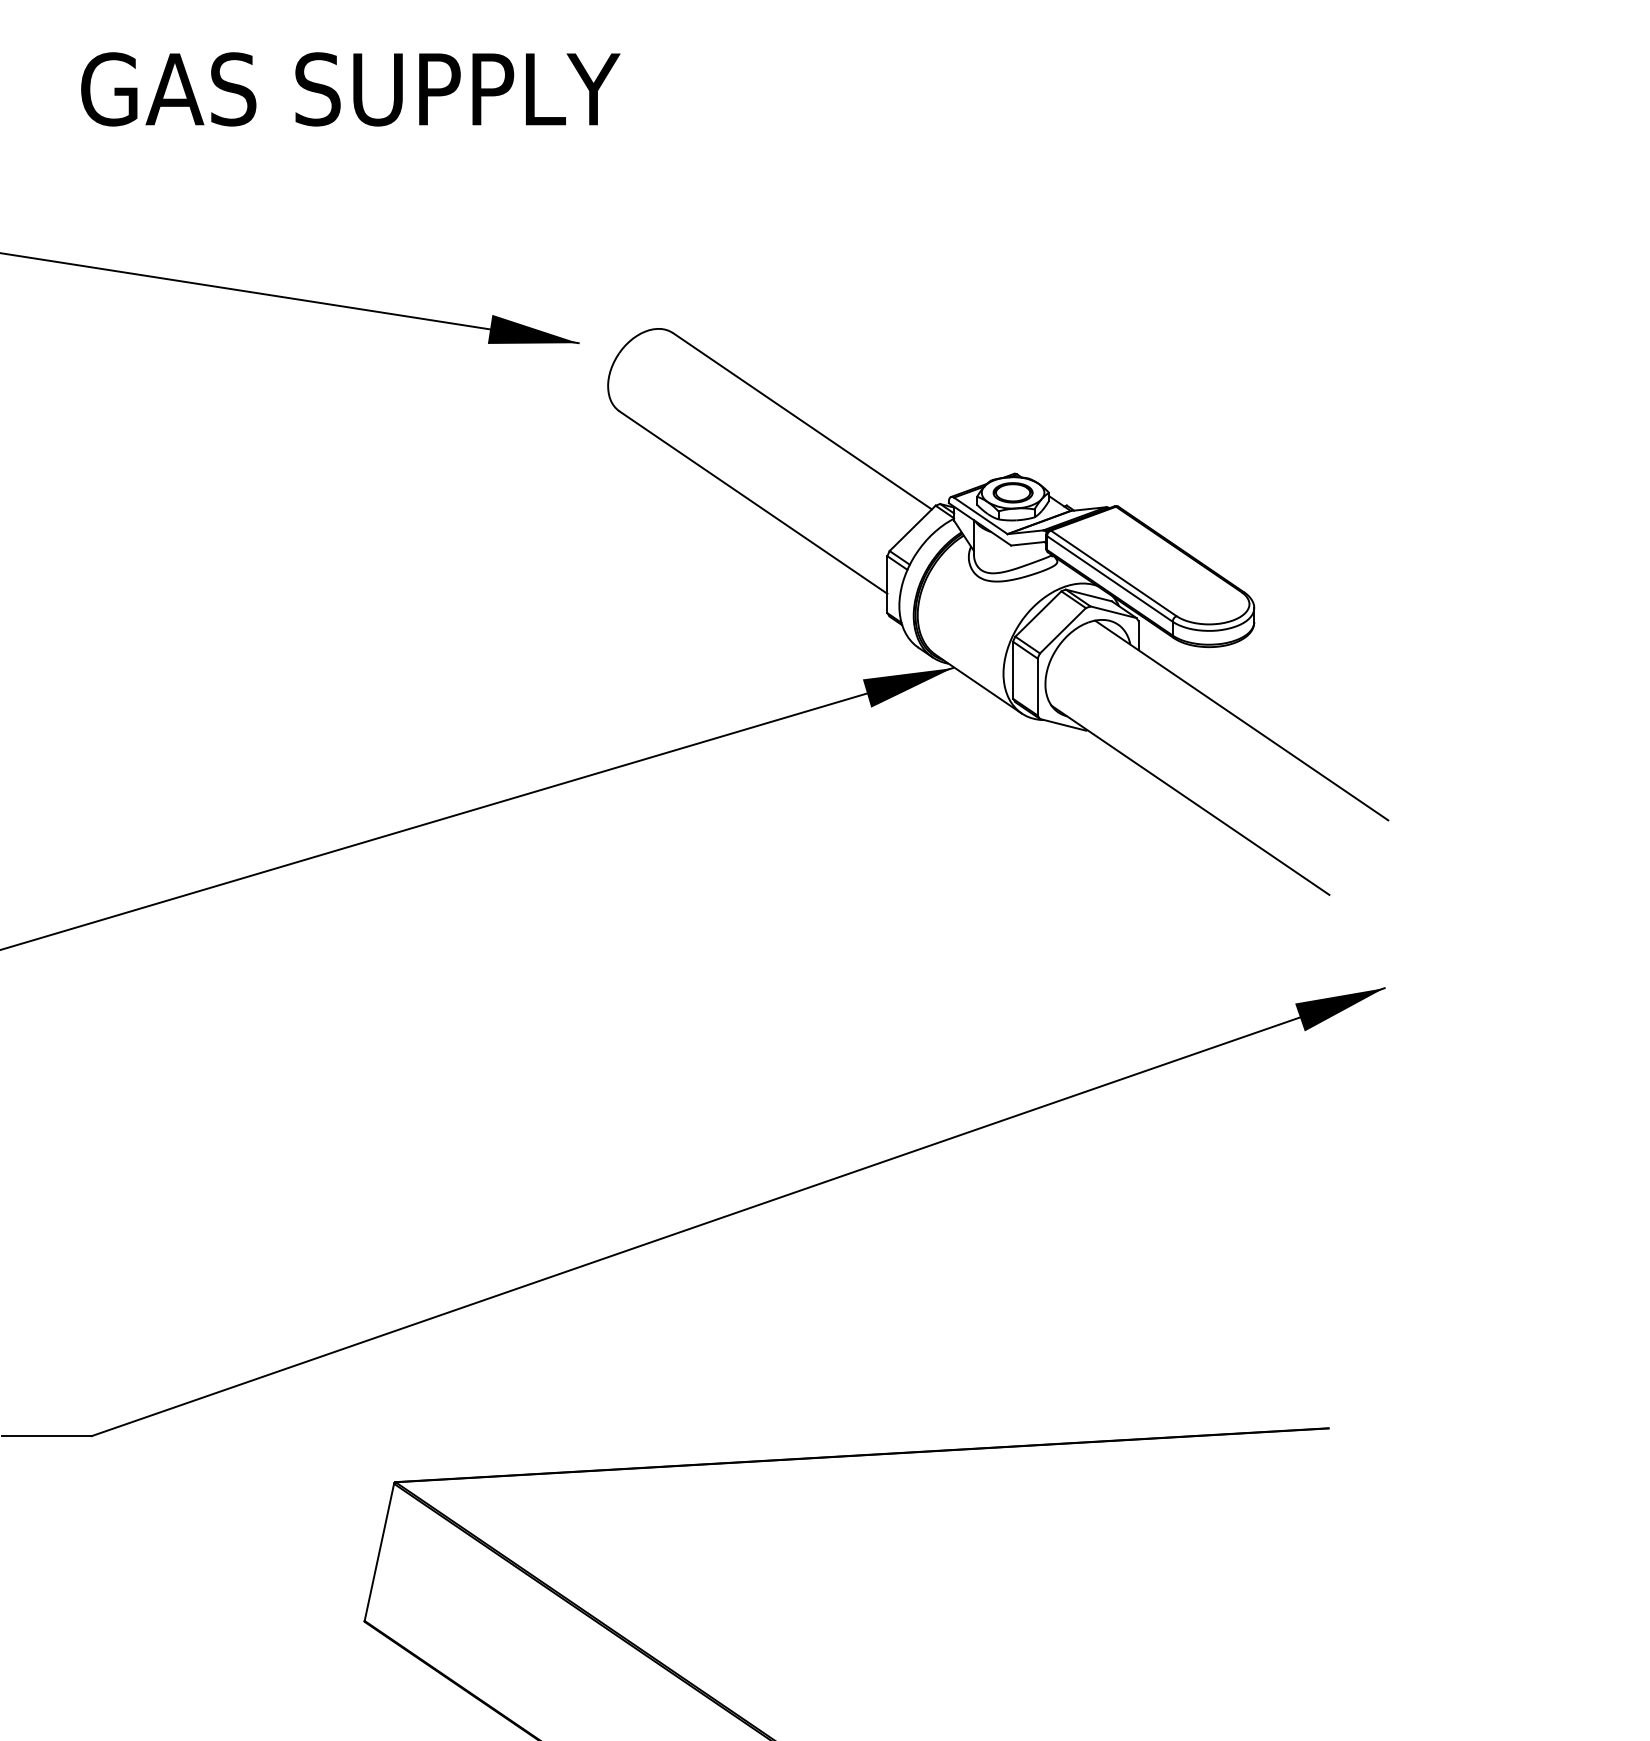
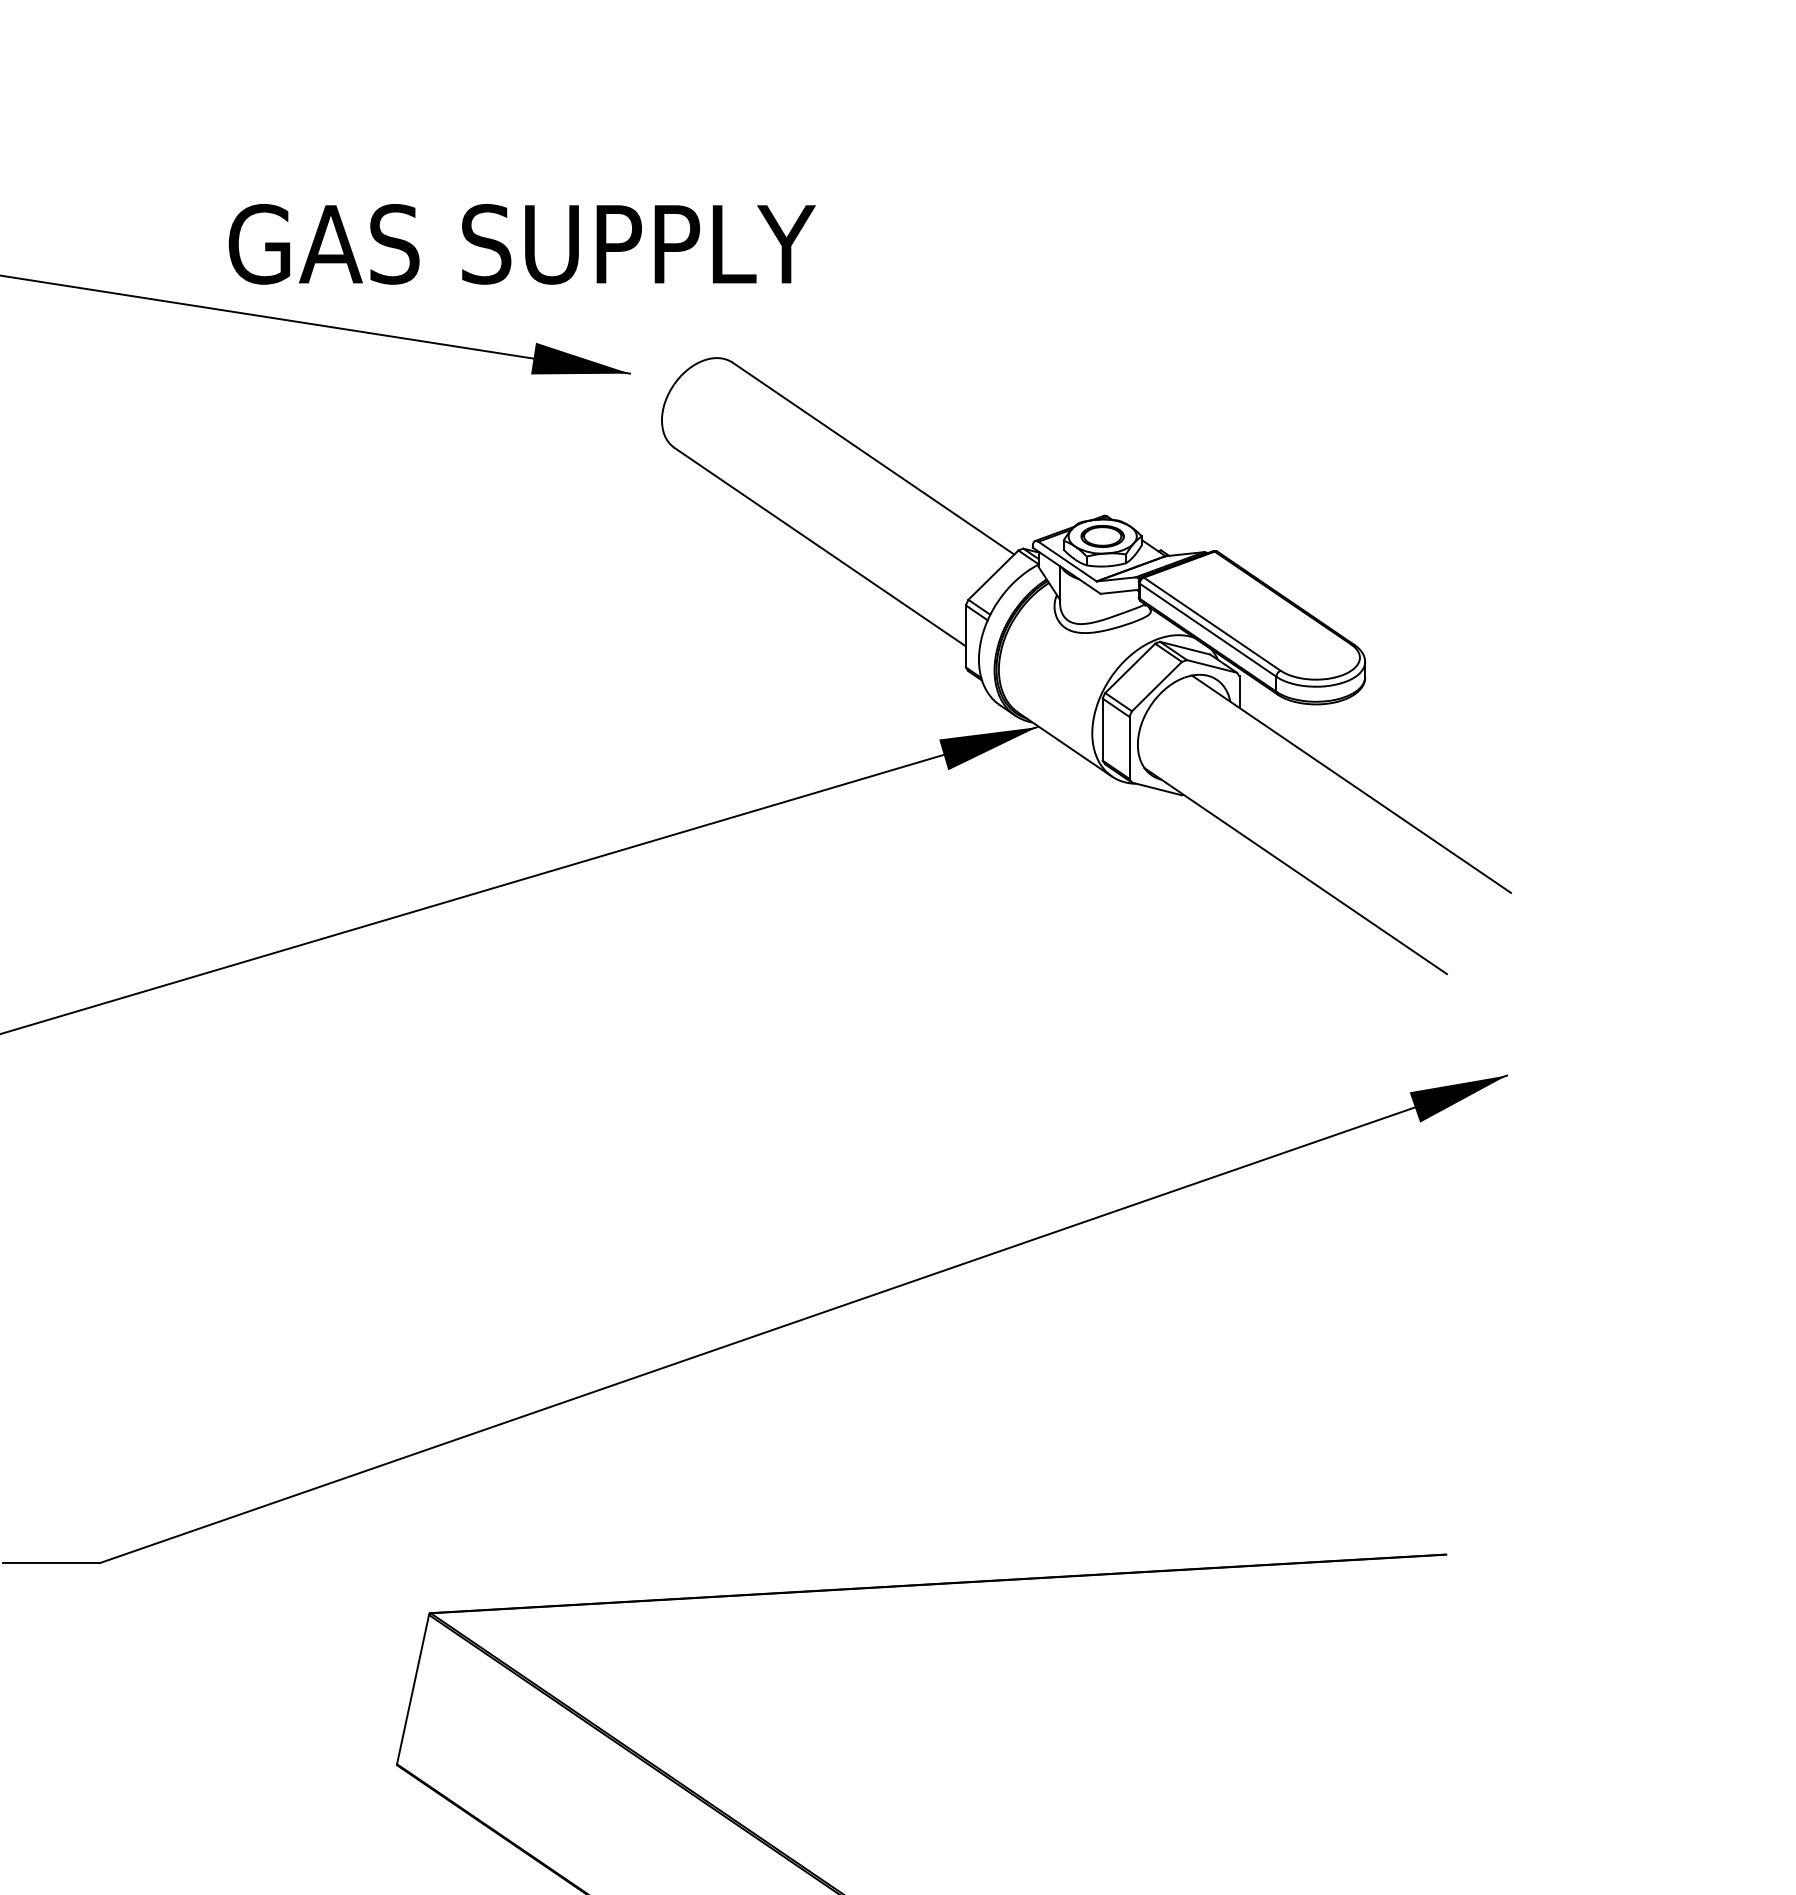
text: (350, 89) -> (521, 244), moved

